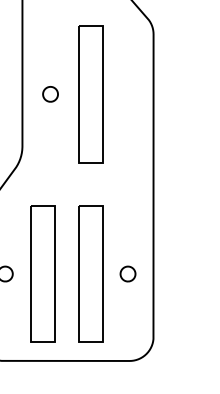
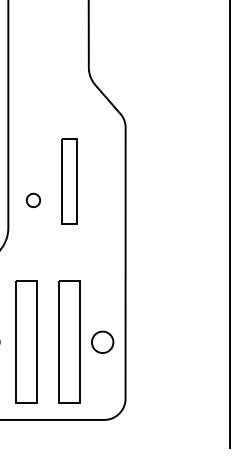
part: (50, 93) -> (33, 199), moved
part: (90, 94) -> (69, 181), size x0.7
part: (127, 273) -> (102, 341), size x1.6

